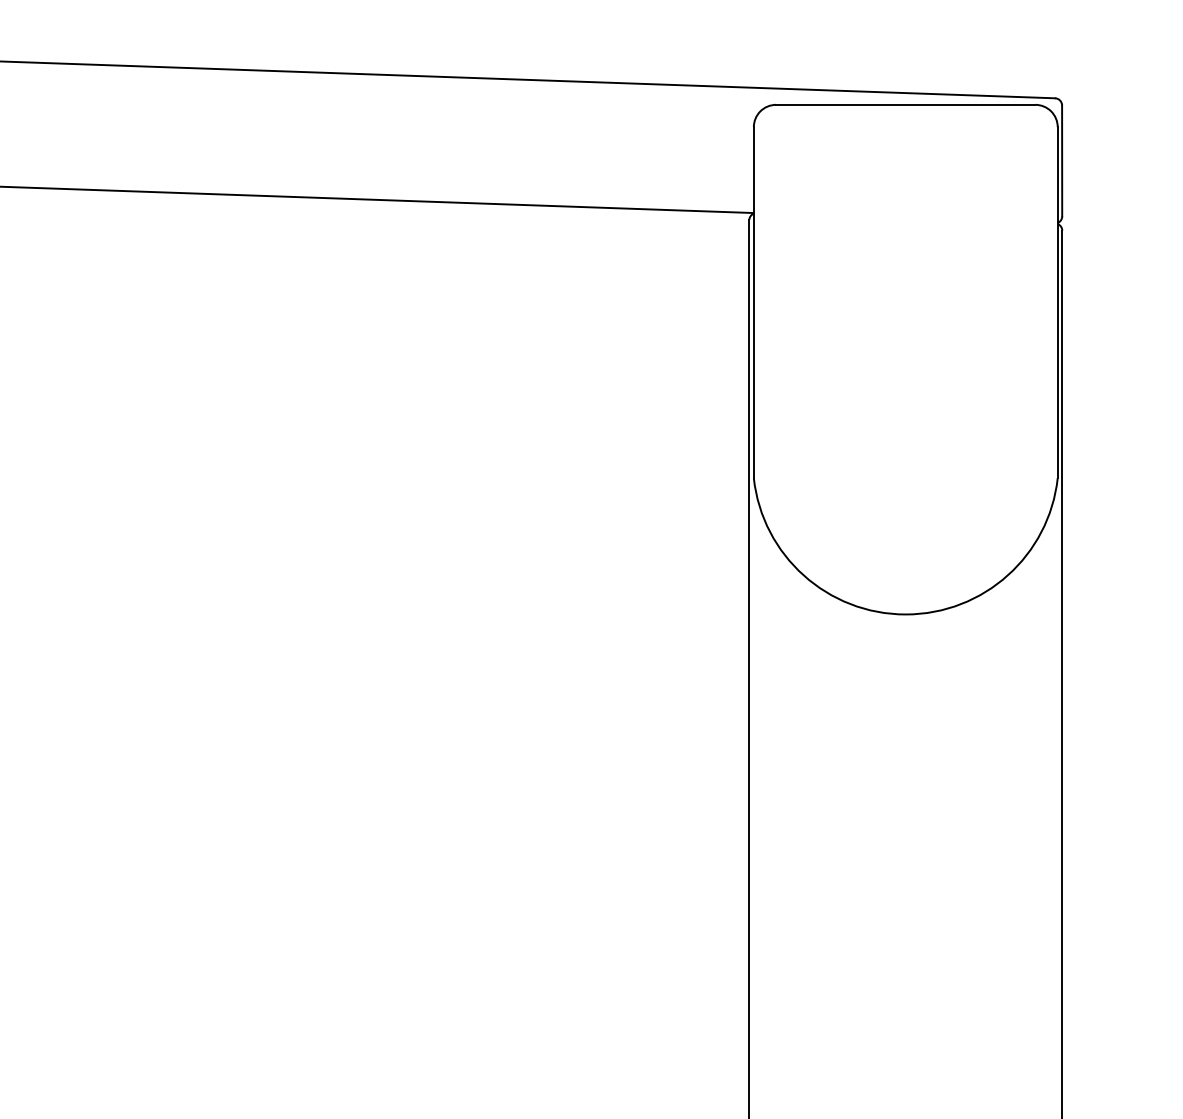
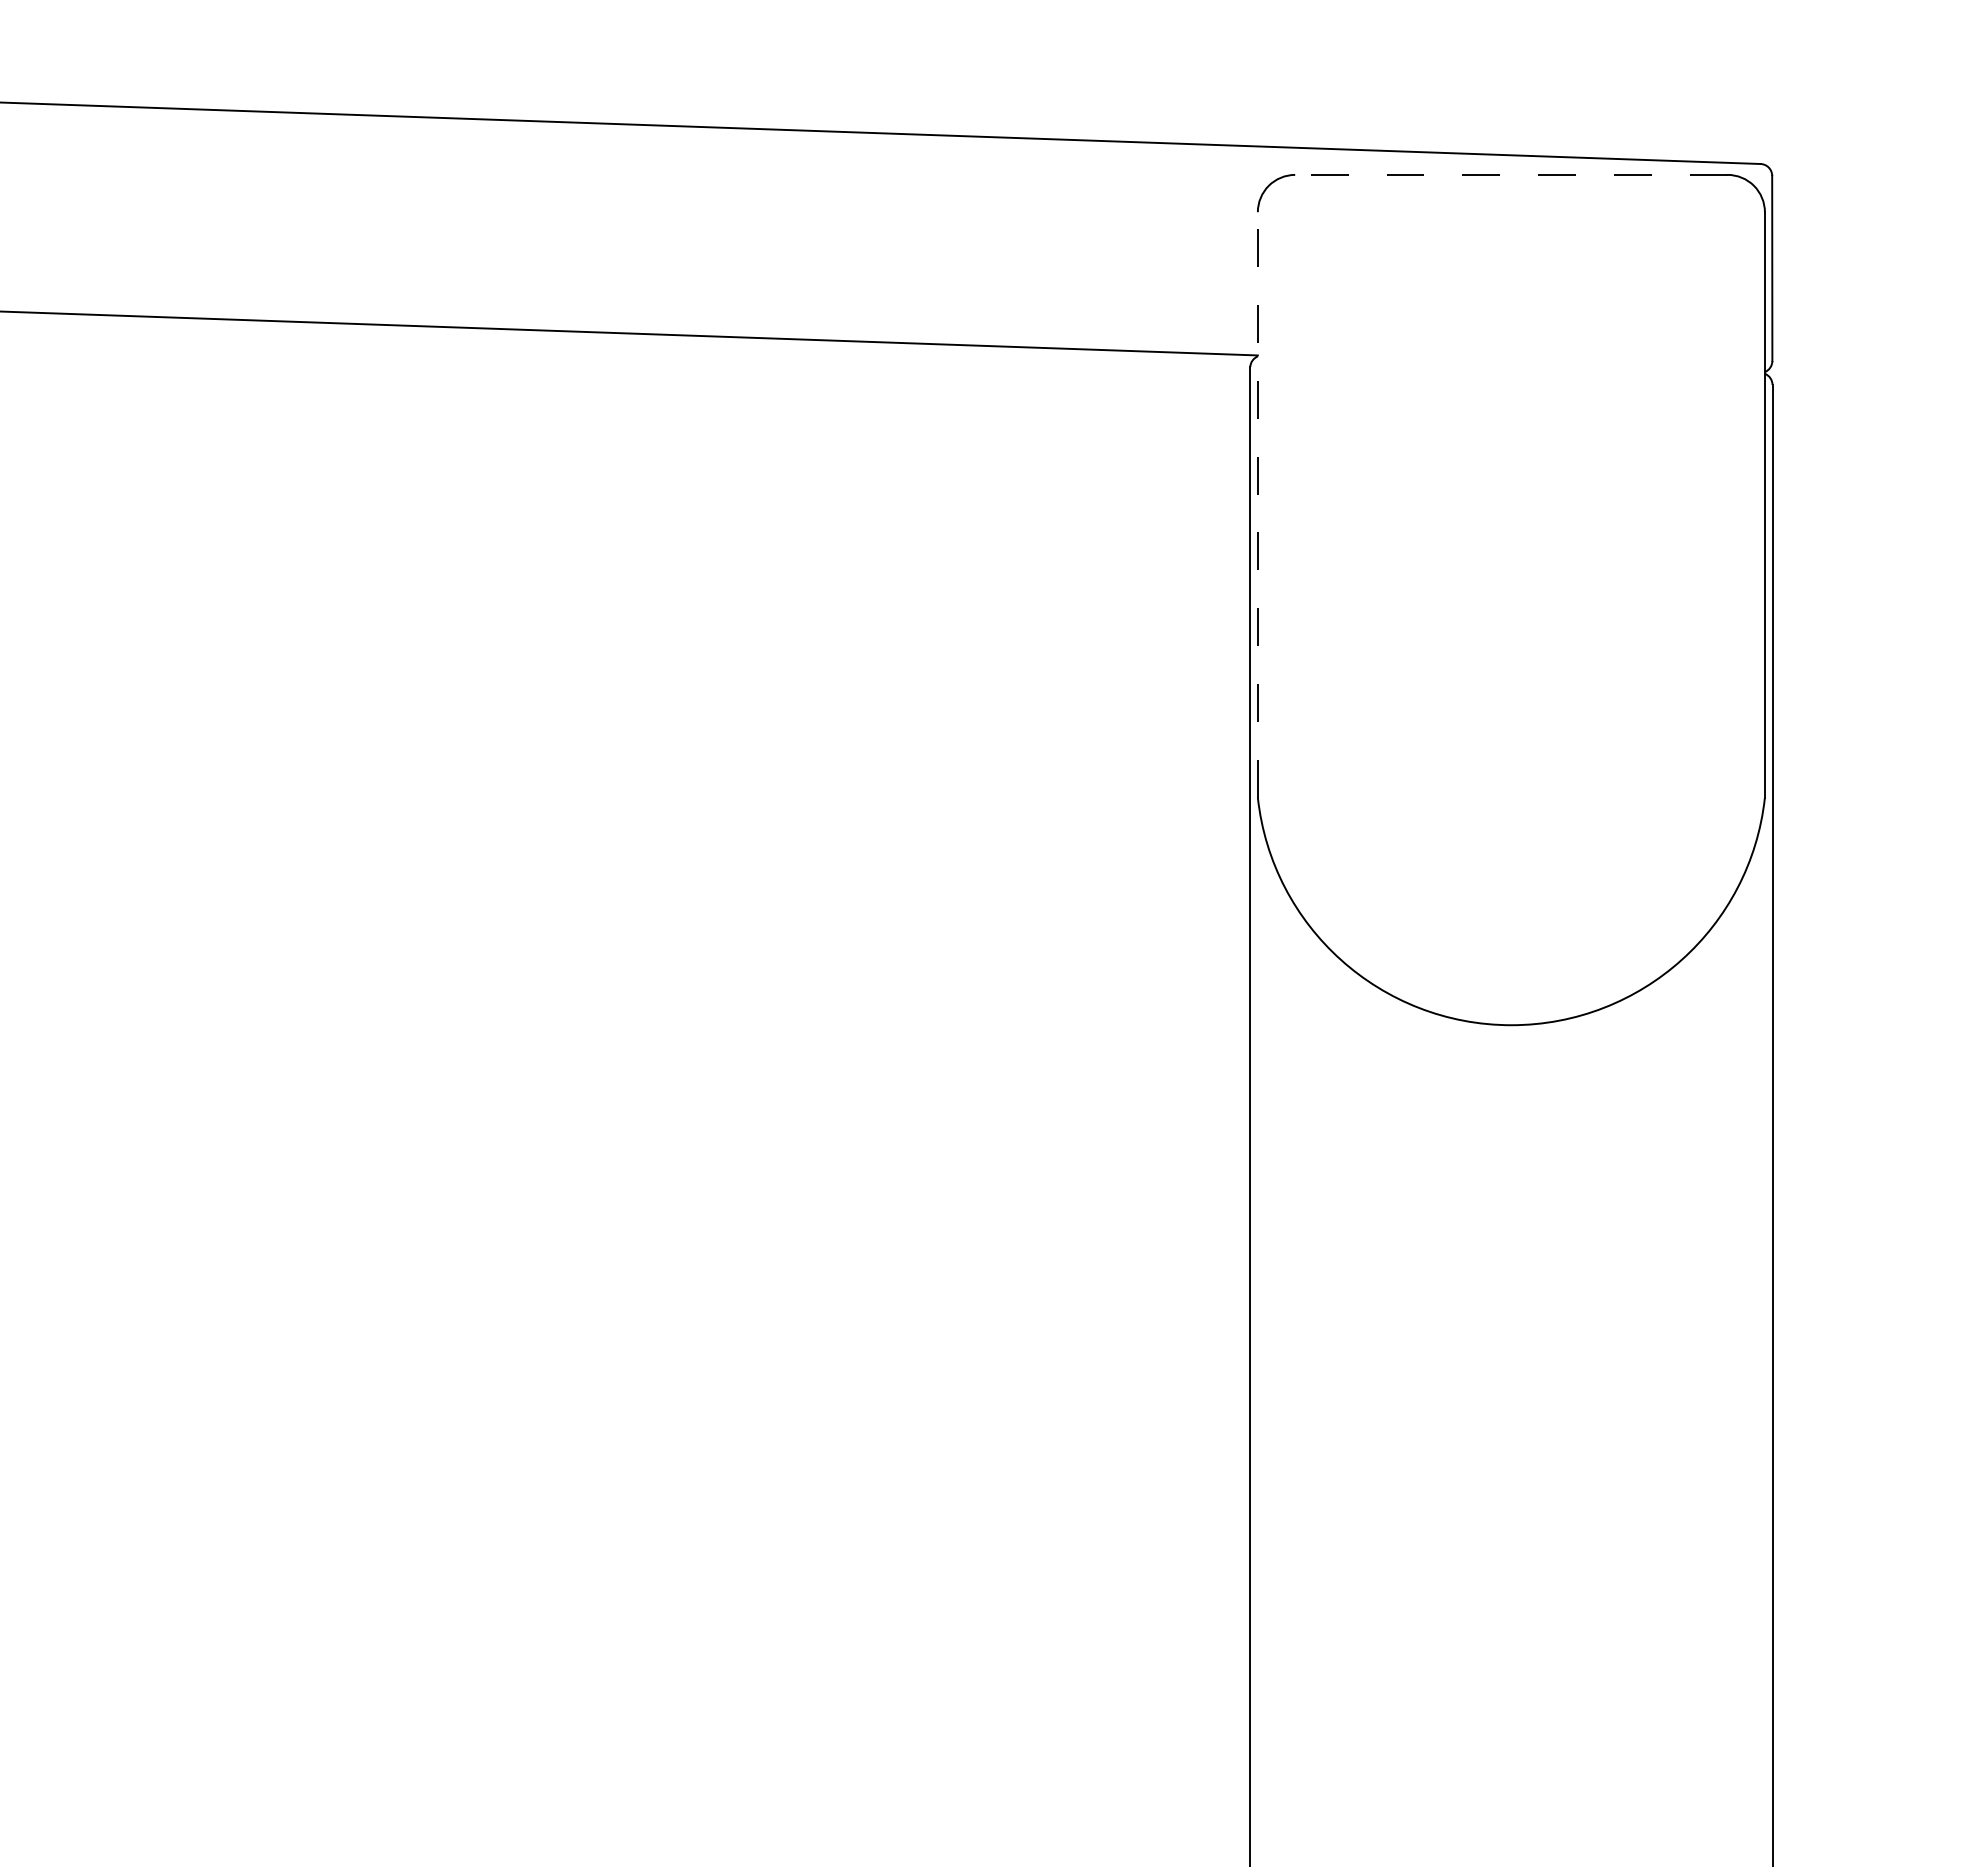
line: (905, 104) -> (1510, 174), solid -> dashed
line: (753, 302) -> (1257, 504), solid -> dashed

